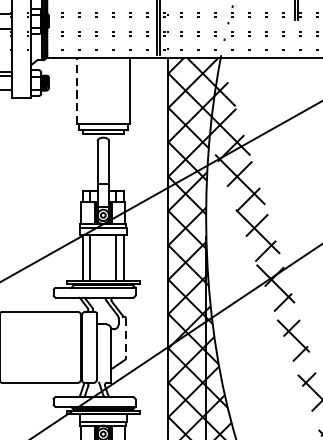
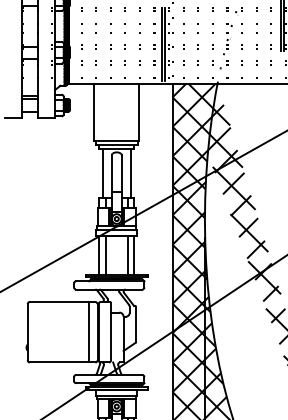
line: (76, 91) -> (93, 112), dashed -> solid
line: (86, 162) -> (102, 173), added
line: (119, 162) -> (130, 173), added
line: (126, 338) -> (136, 324), dashed -> solid
line: (71, 347) -> (89, 332), added

